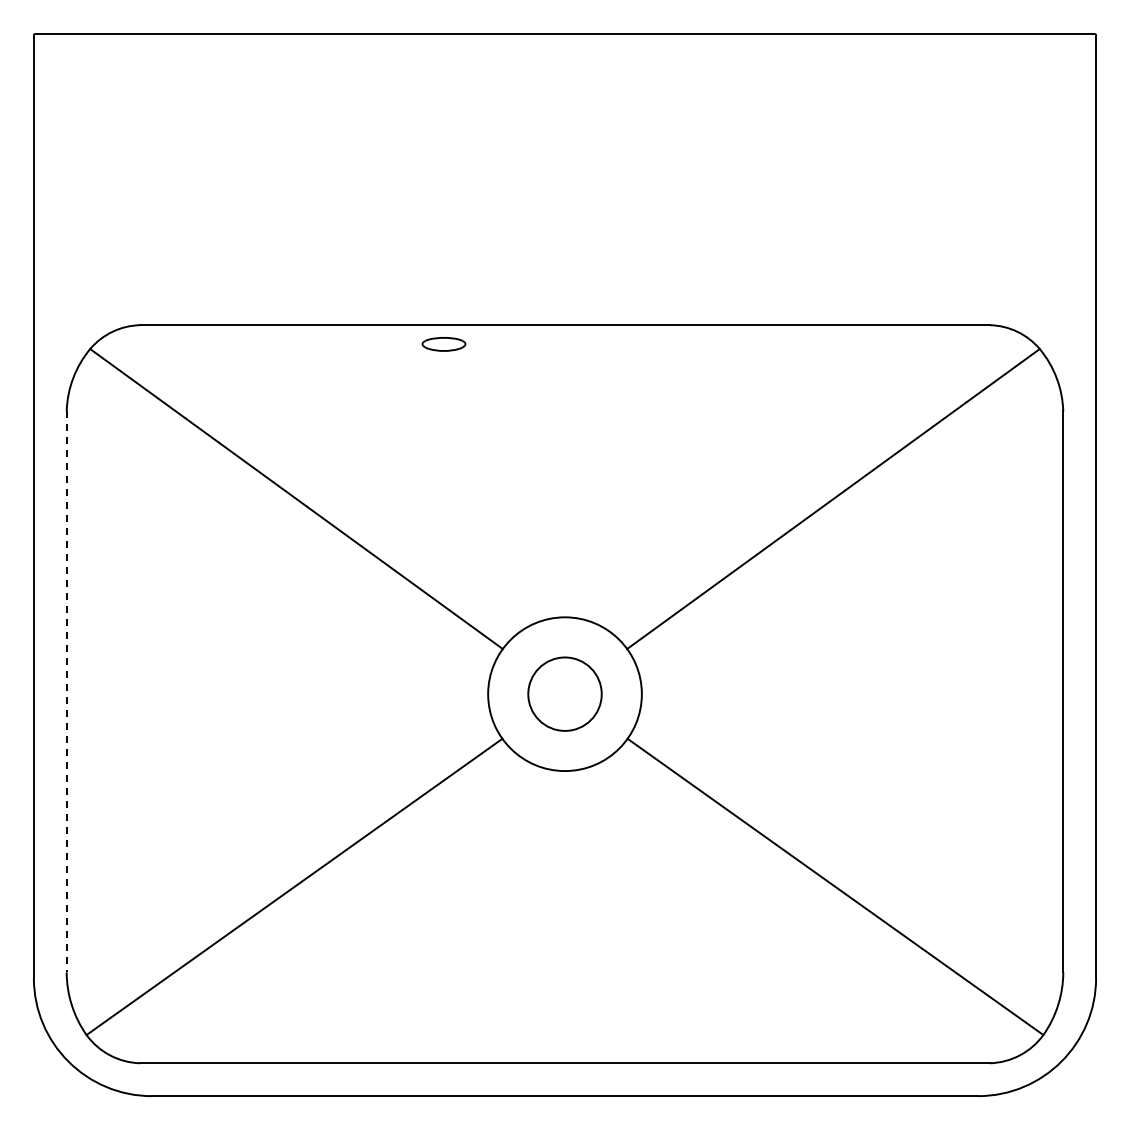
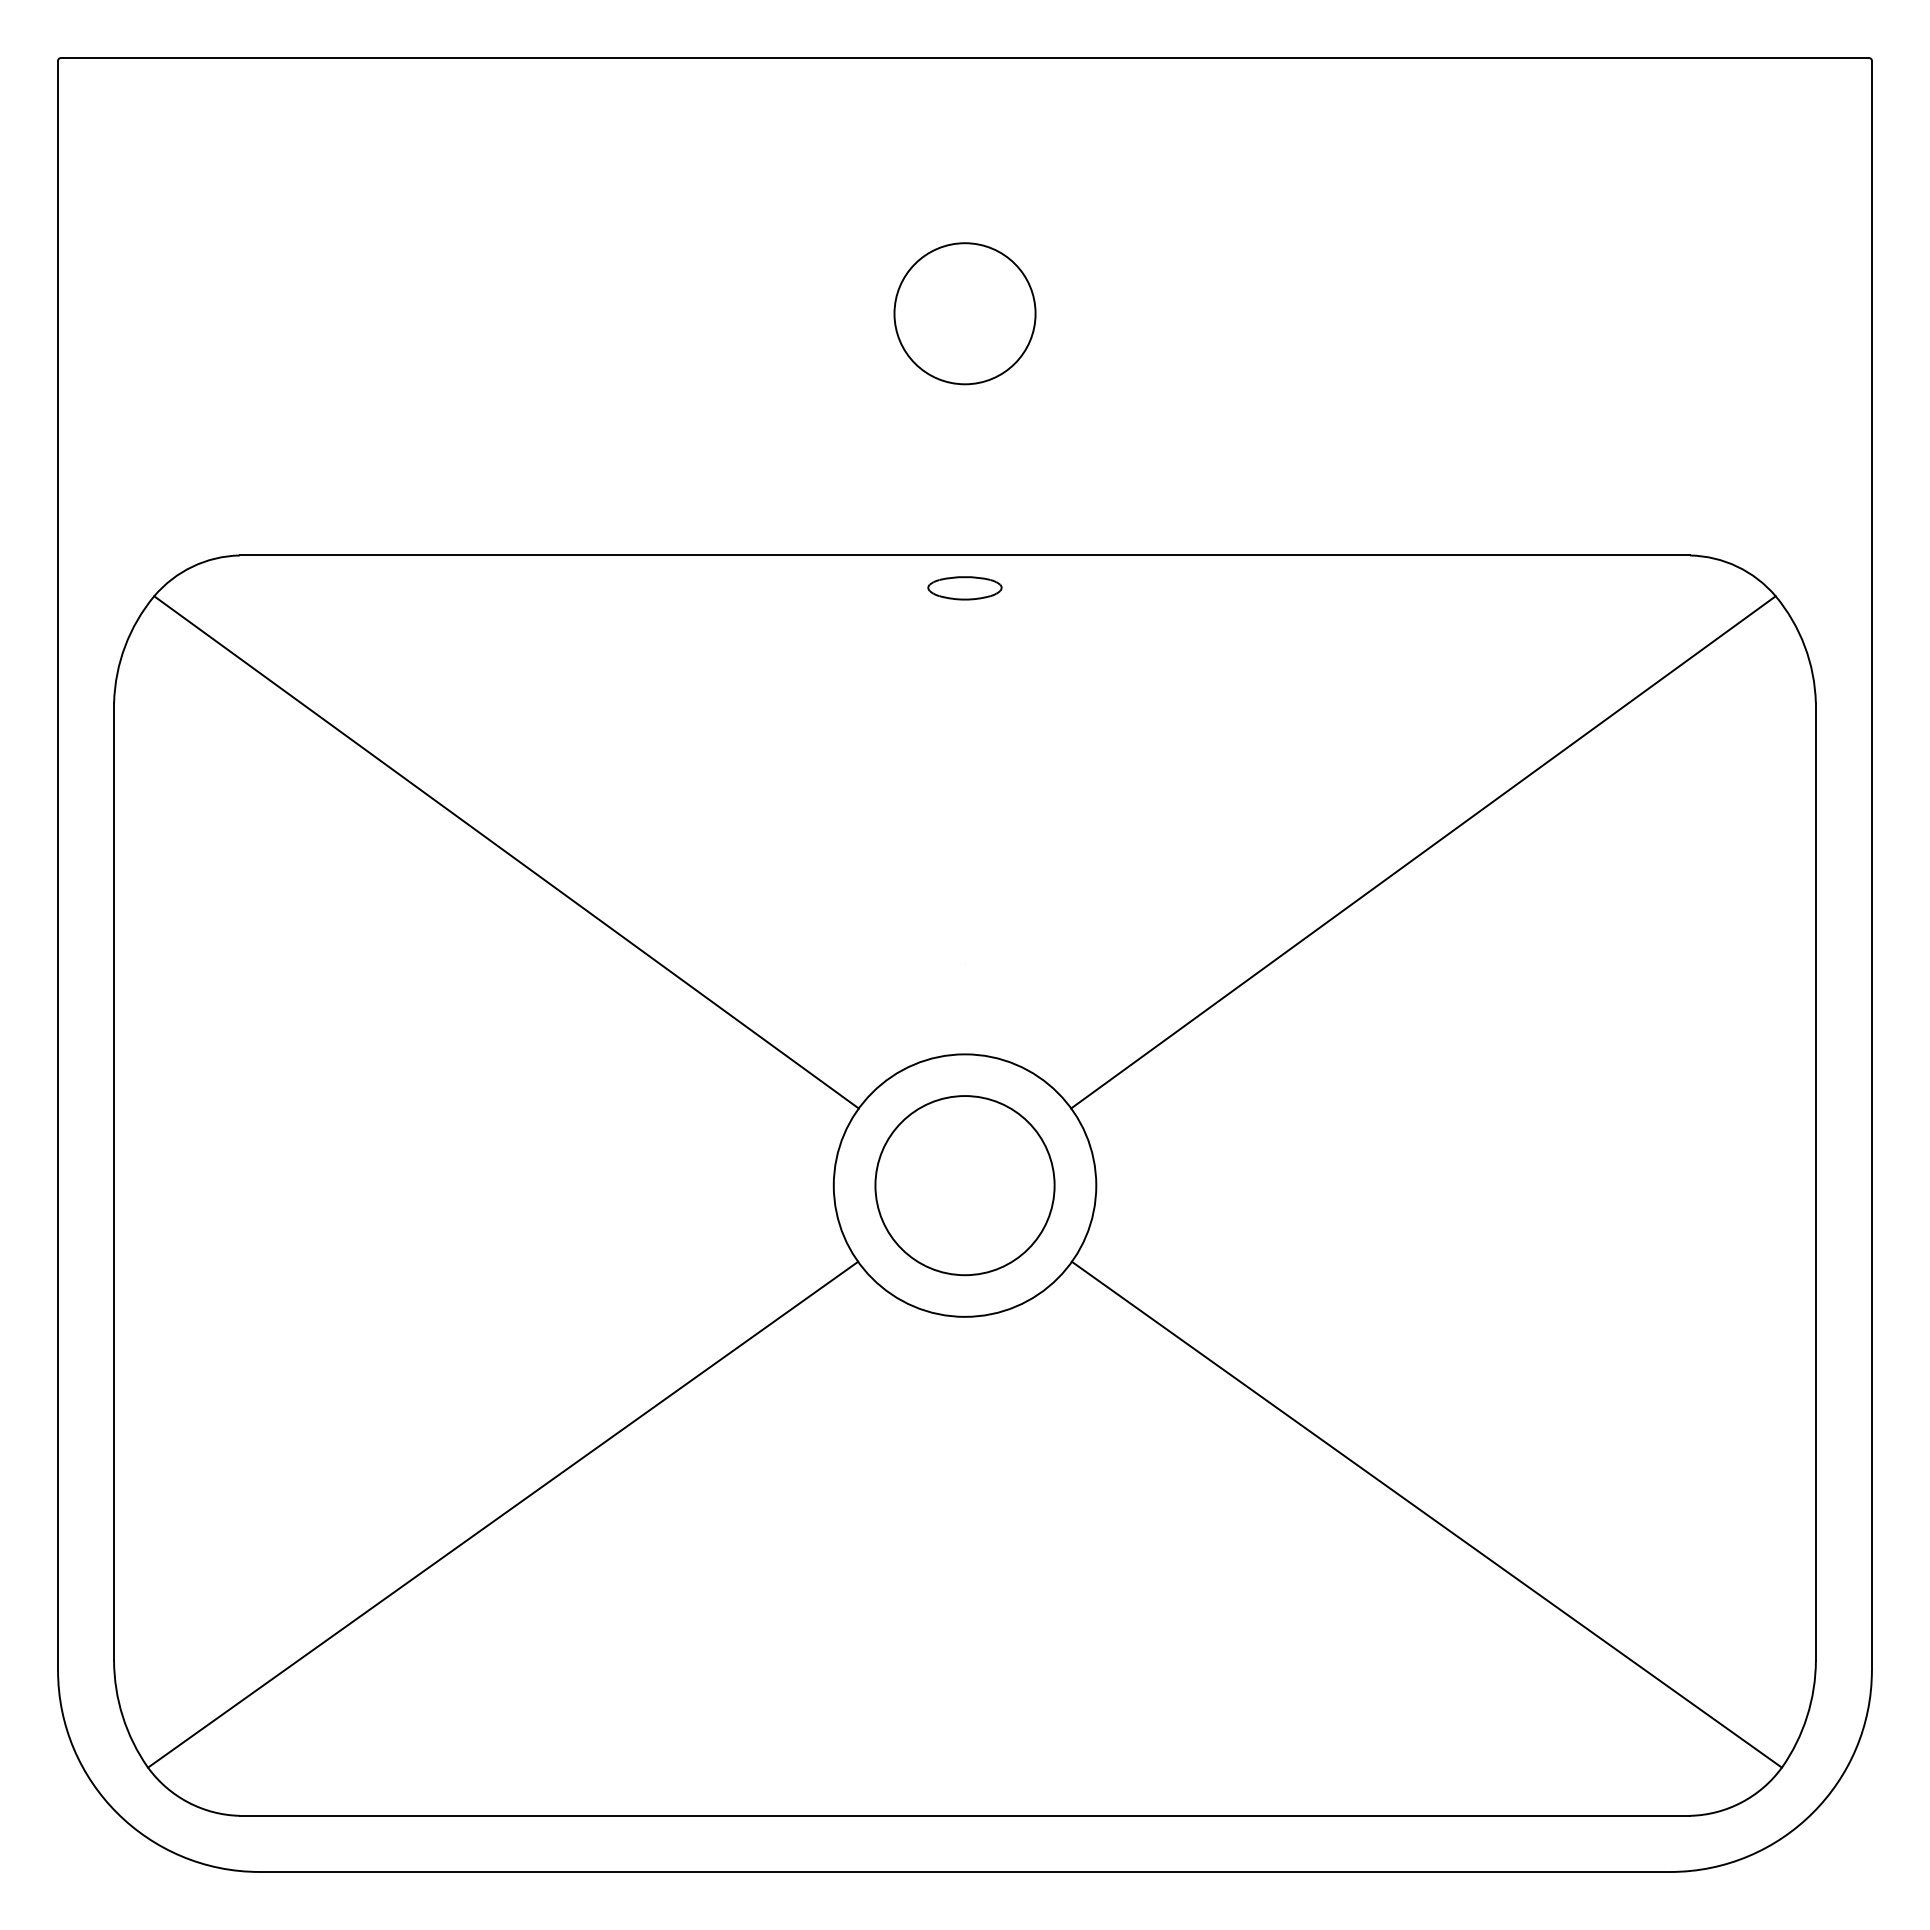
circle: (564, 183) -> (964, 313), added
part: (443, 344) -> (964, 588), moved
line: (66, 692) -> (113, 1182), dashed -> solid
circle: (564, 693) -> (964, 1184), size x1.43

